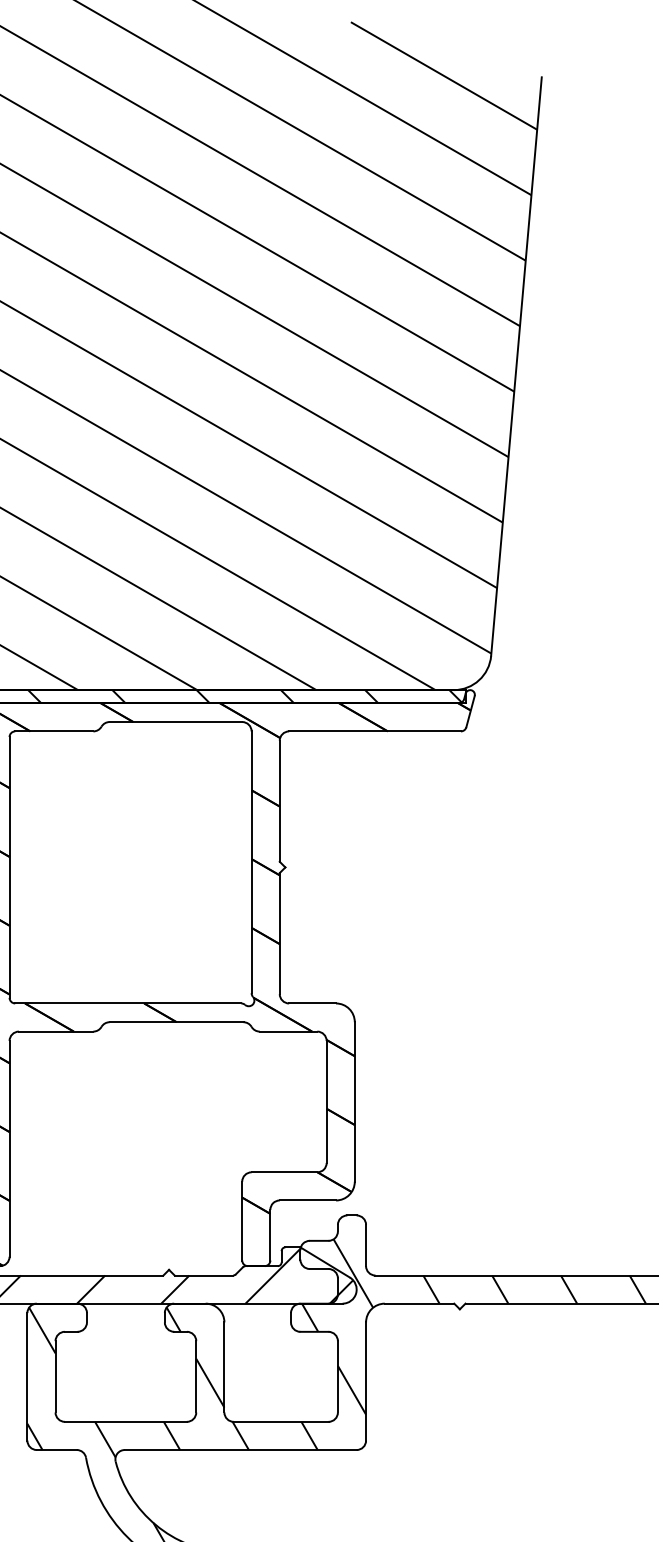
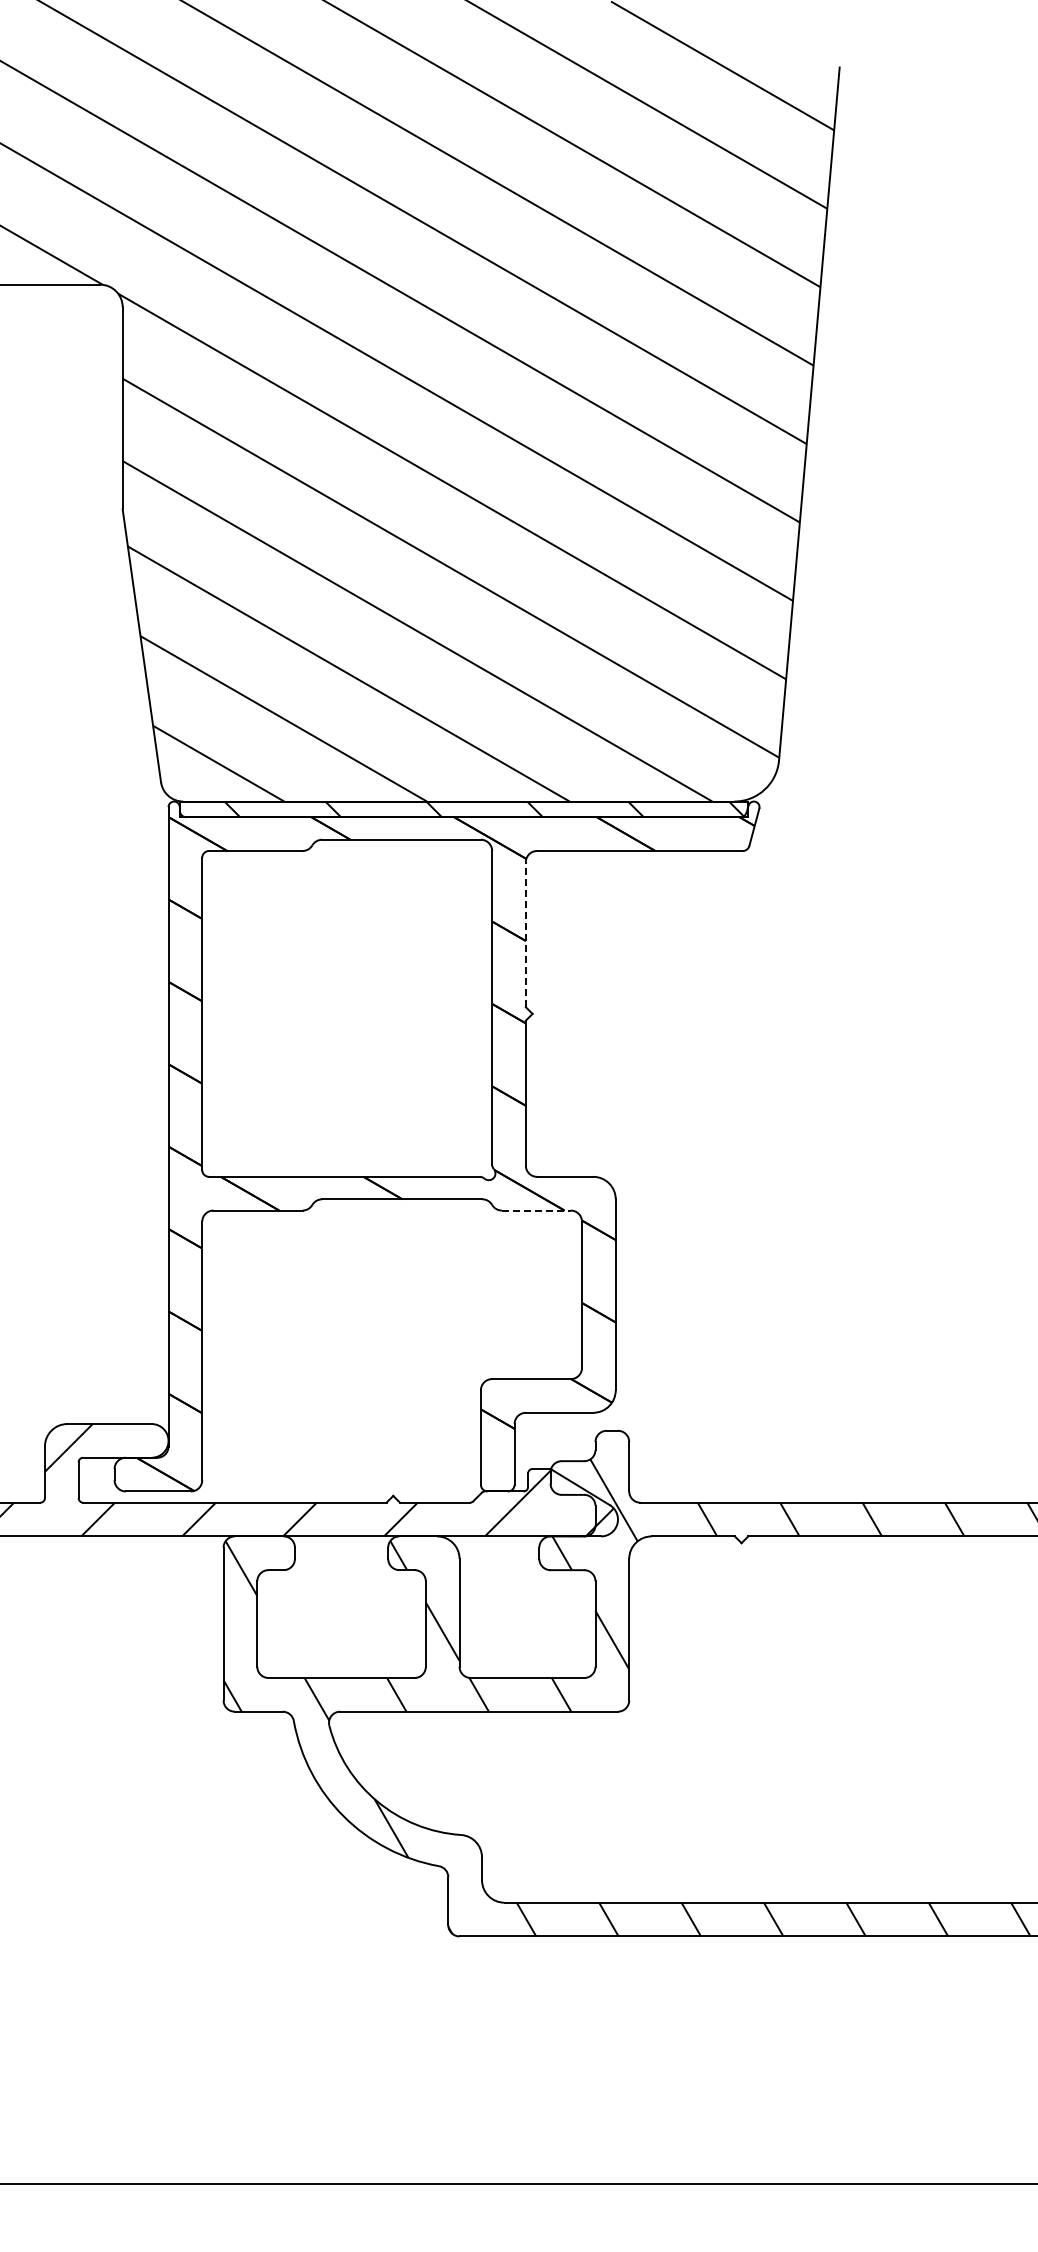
line: (279, 801) -> (525, 934), solid -> dashed
line: (288, 1031) -> (536, 1210), solid -> dashed

